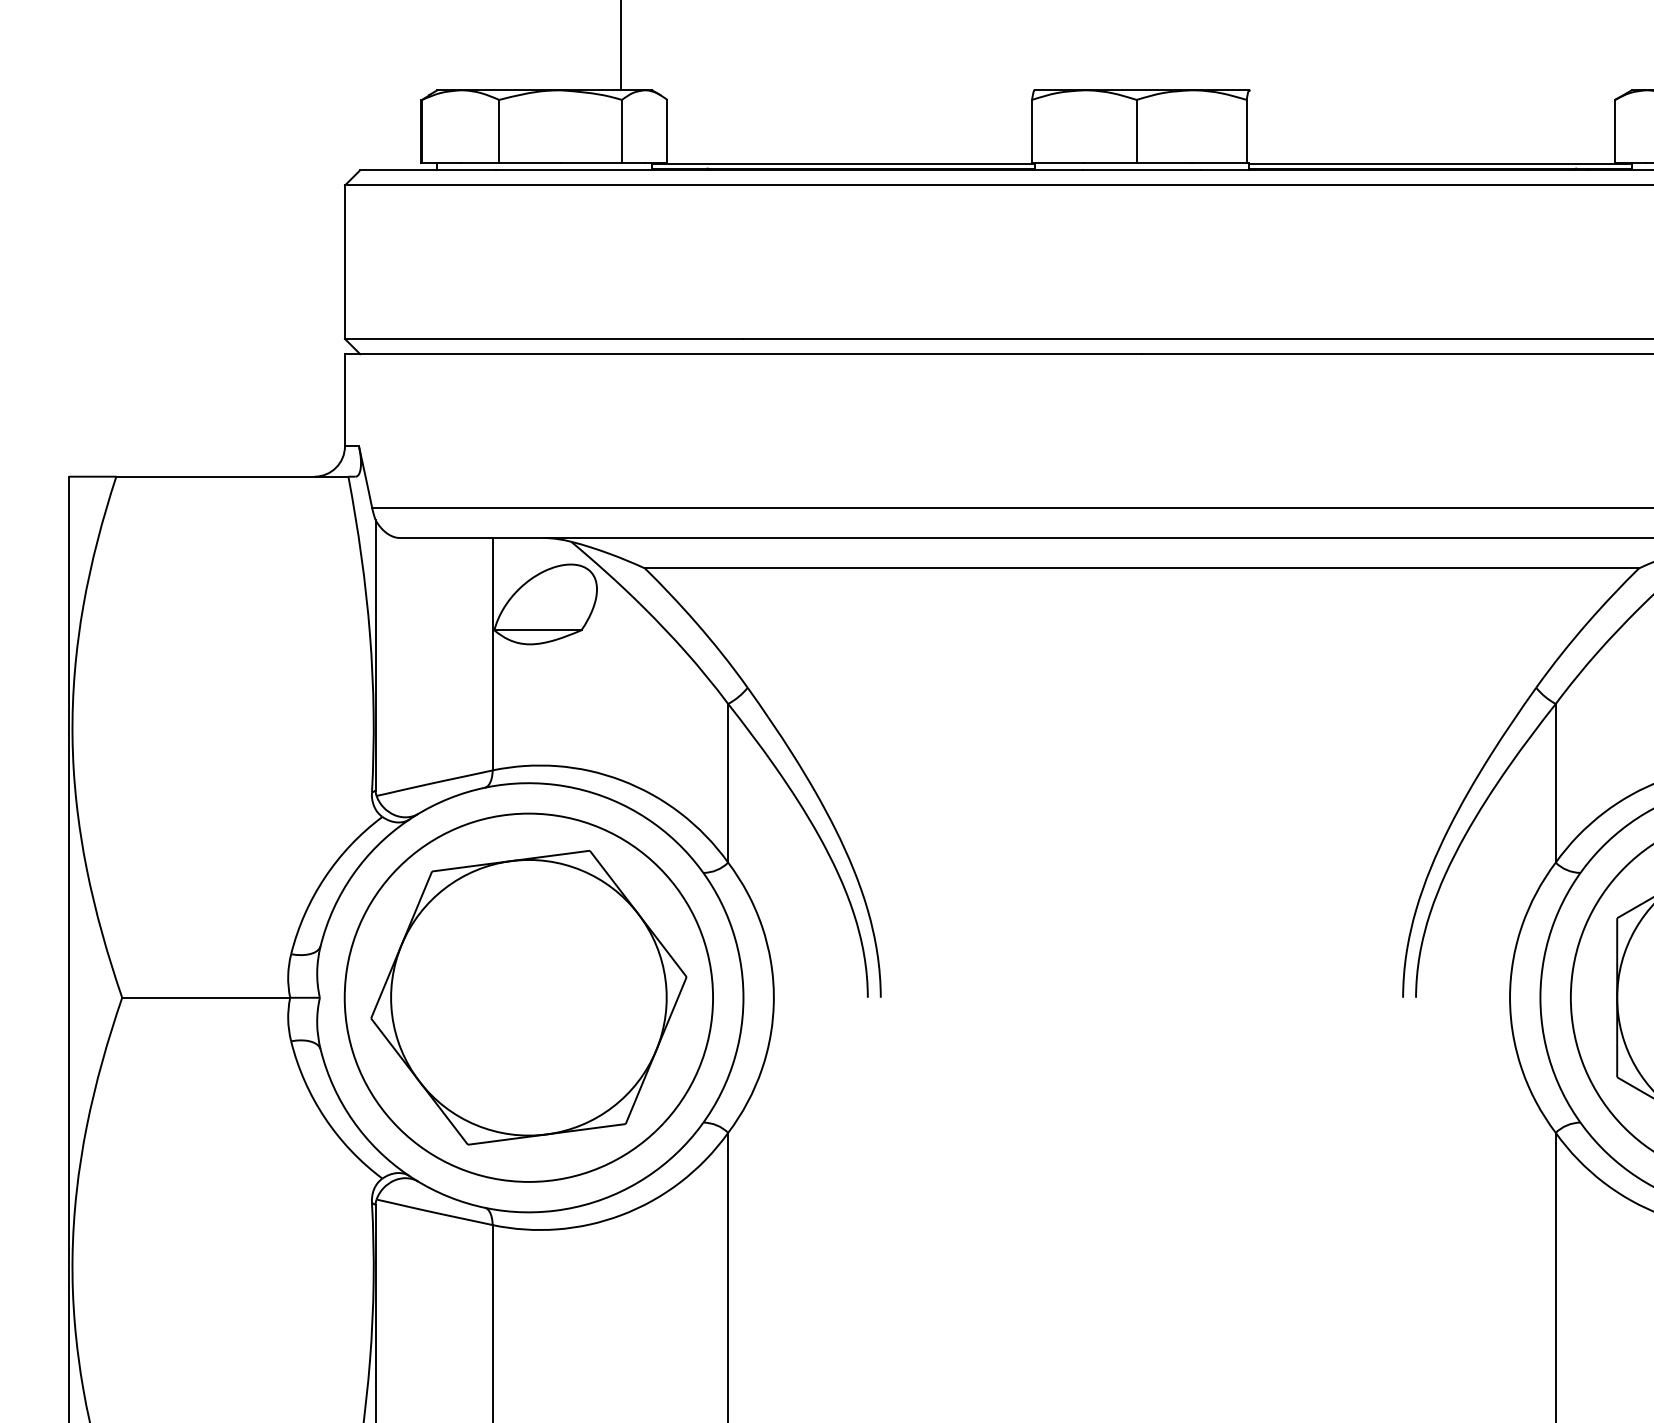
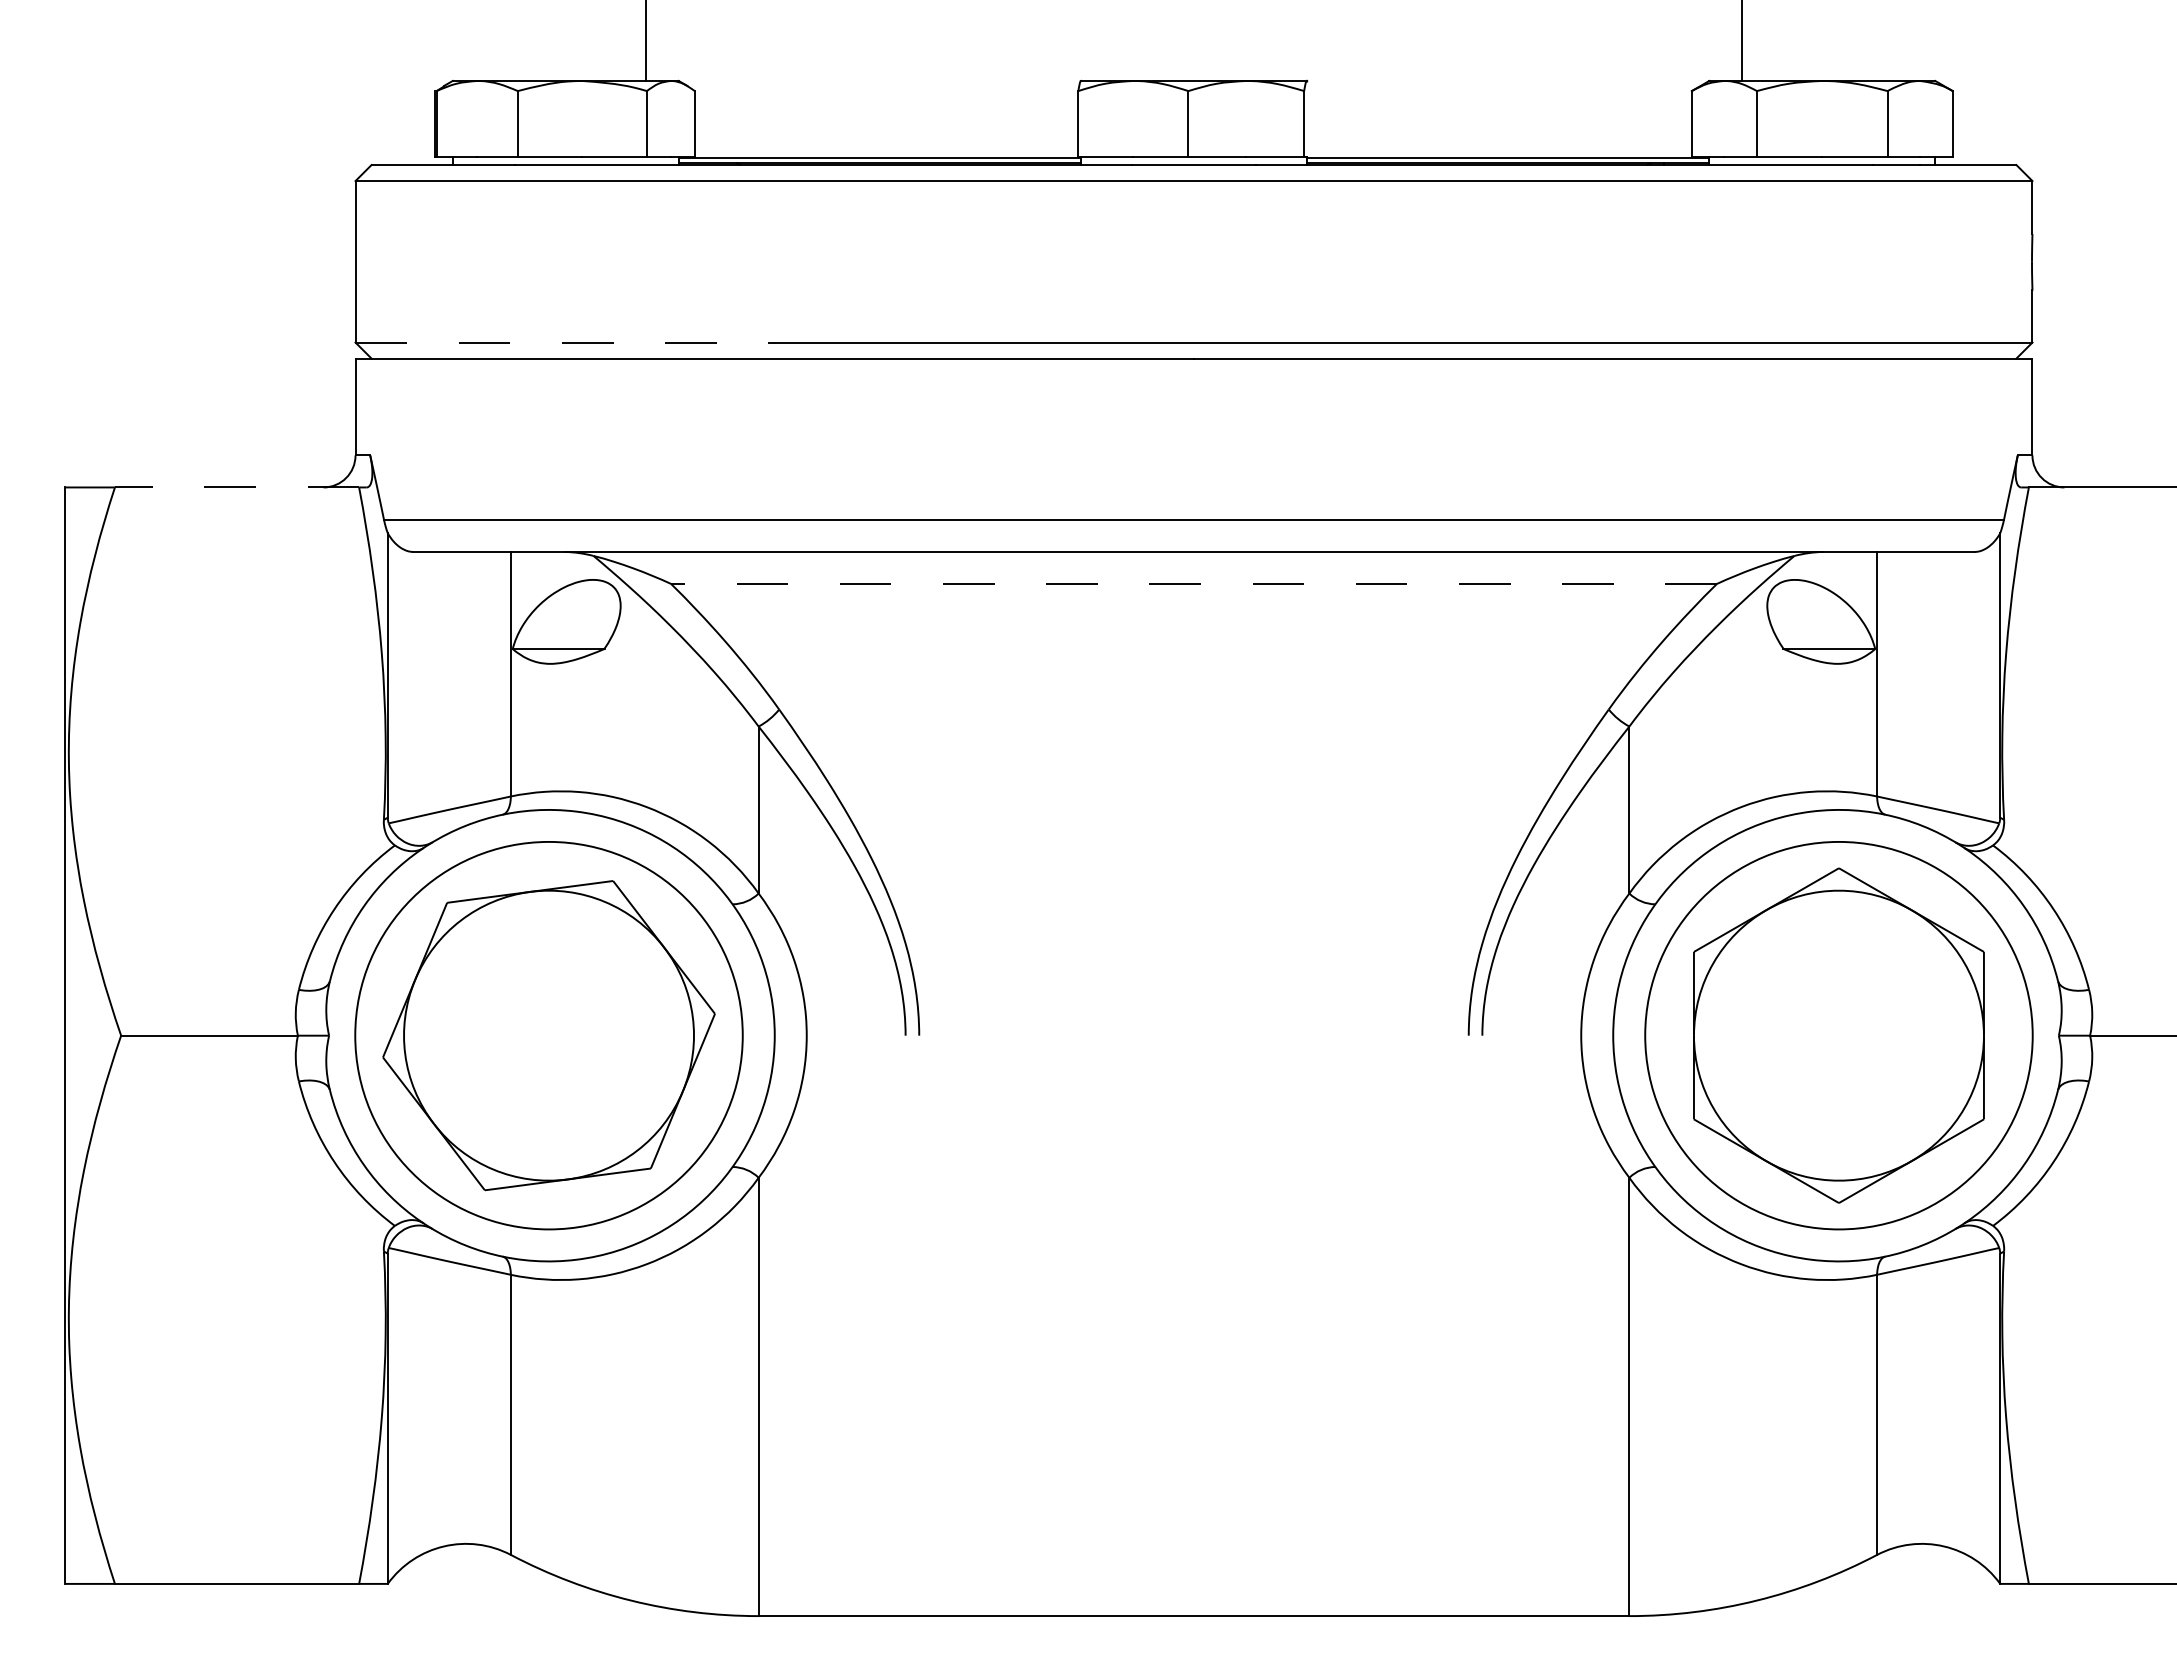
line: (544, 338) -> (565, 342), solid -> dashed
line: (231, 476) -> (236, 487), solid -> dashed
line: (1142, 567) -> (1194, 583), solid -> dashed

